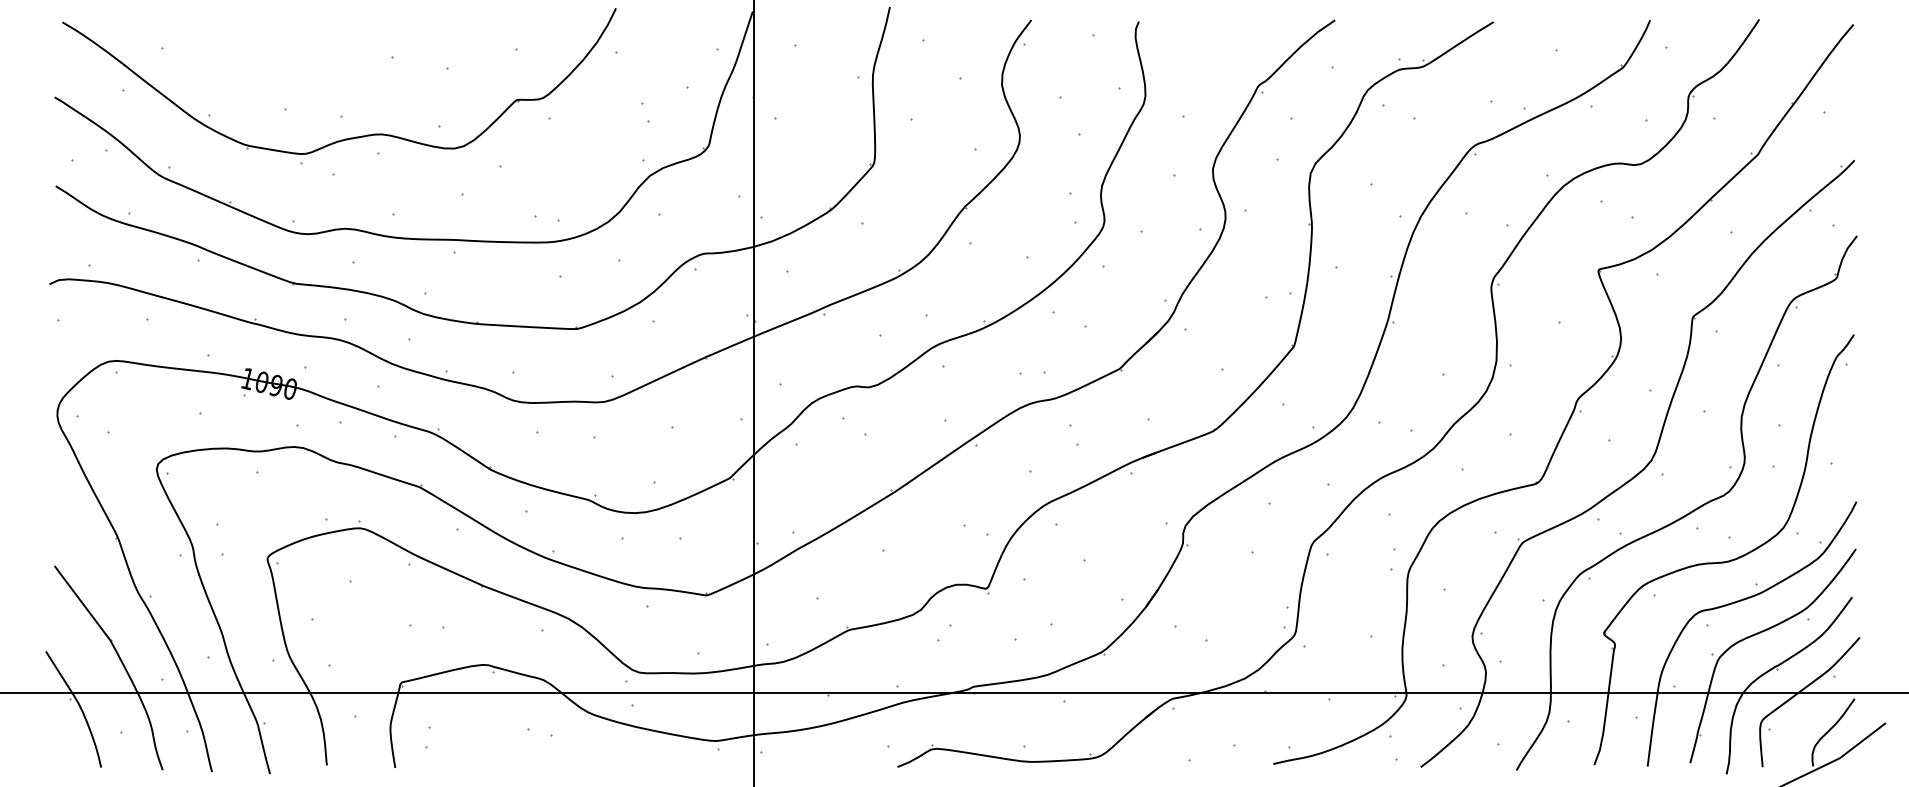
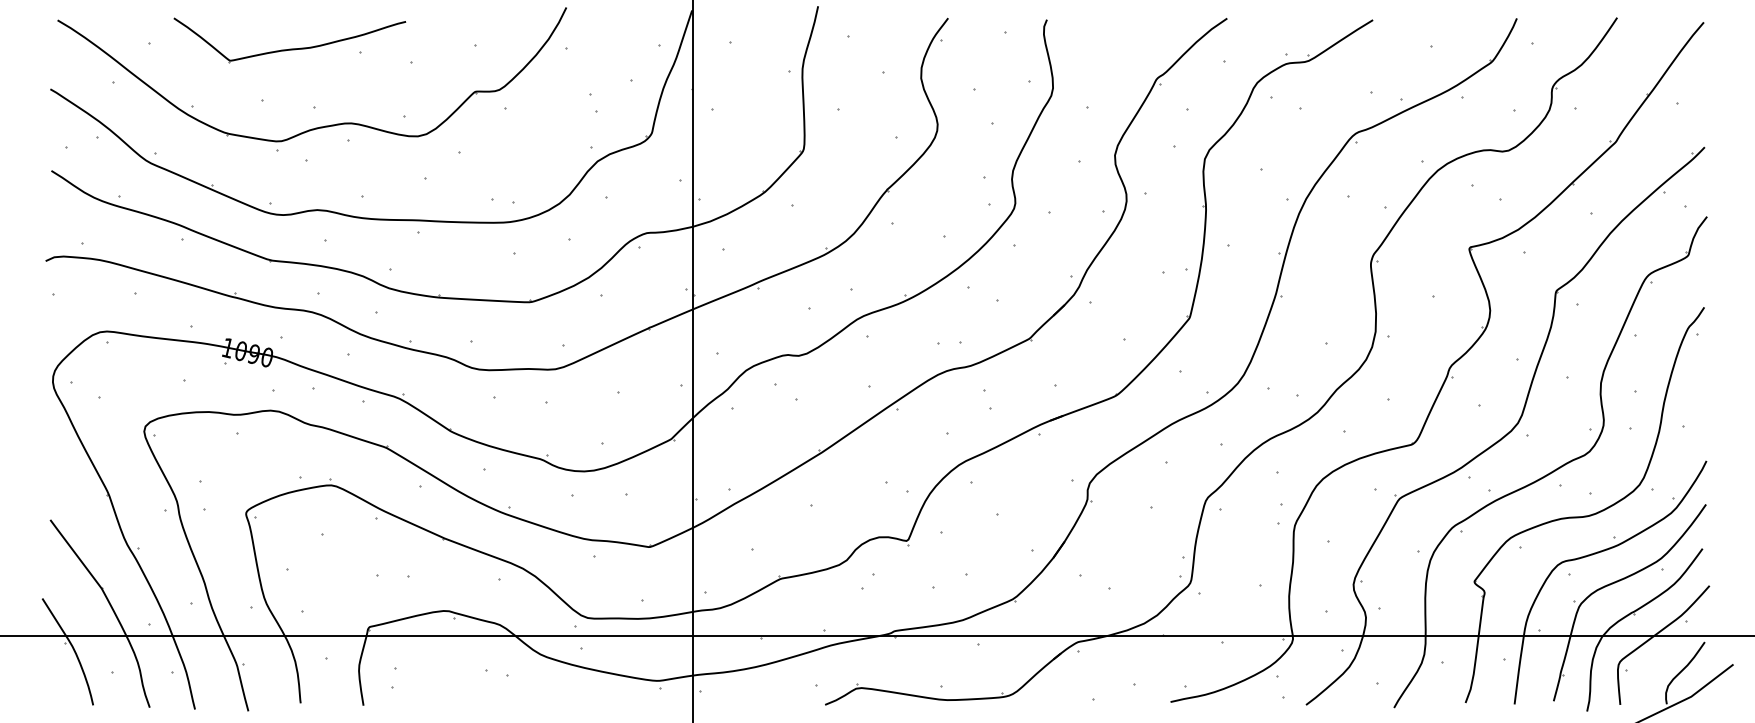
part: (314, 52) -> (289, 48), added

